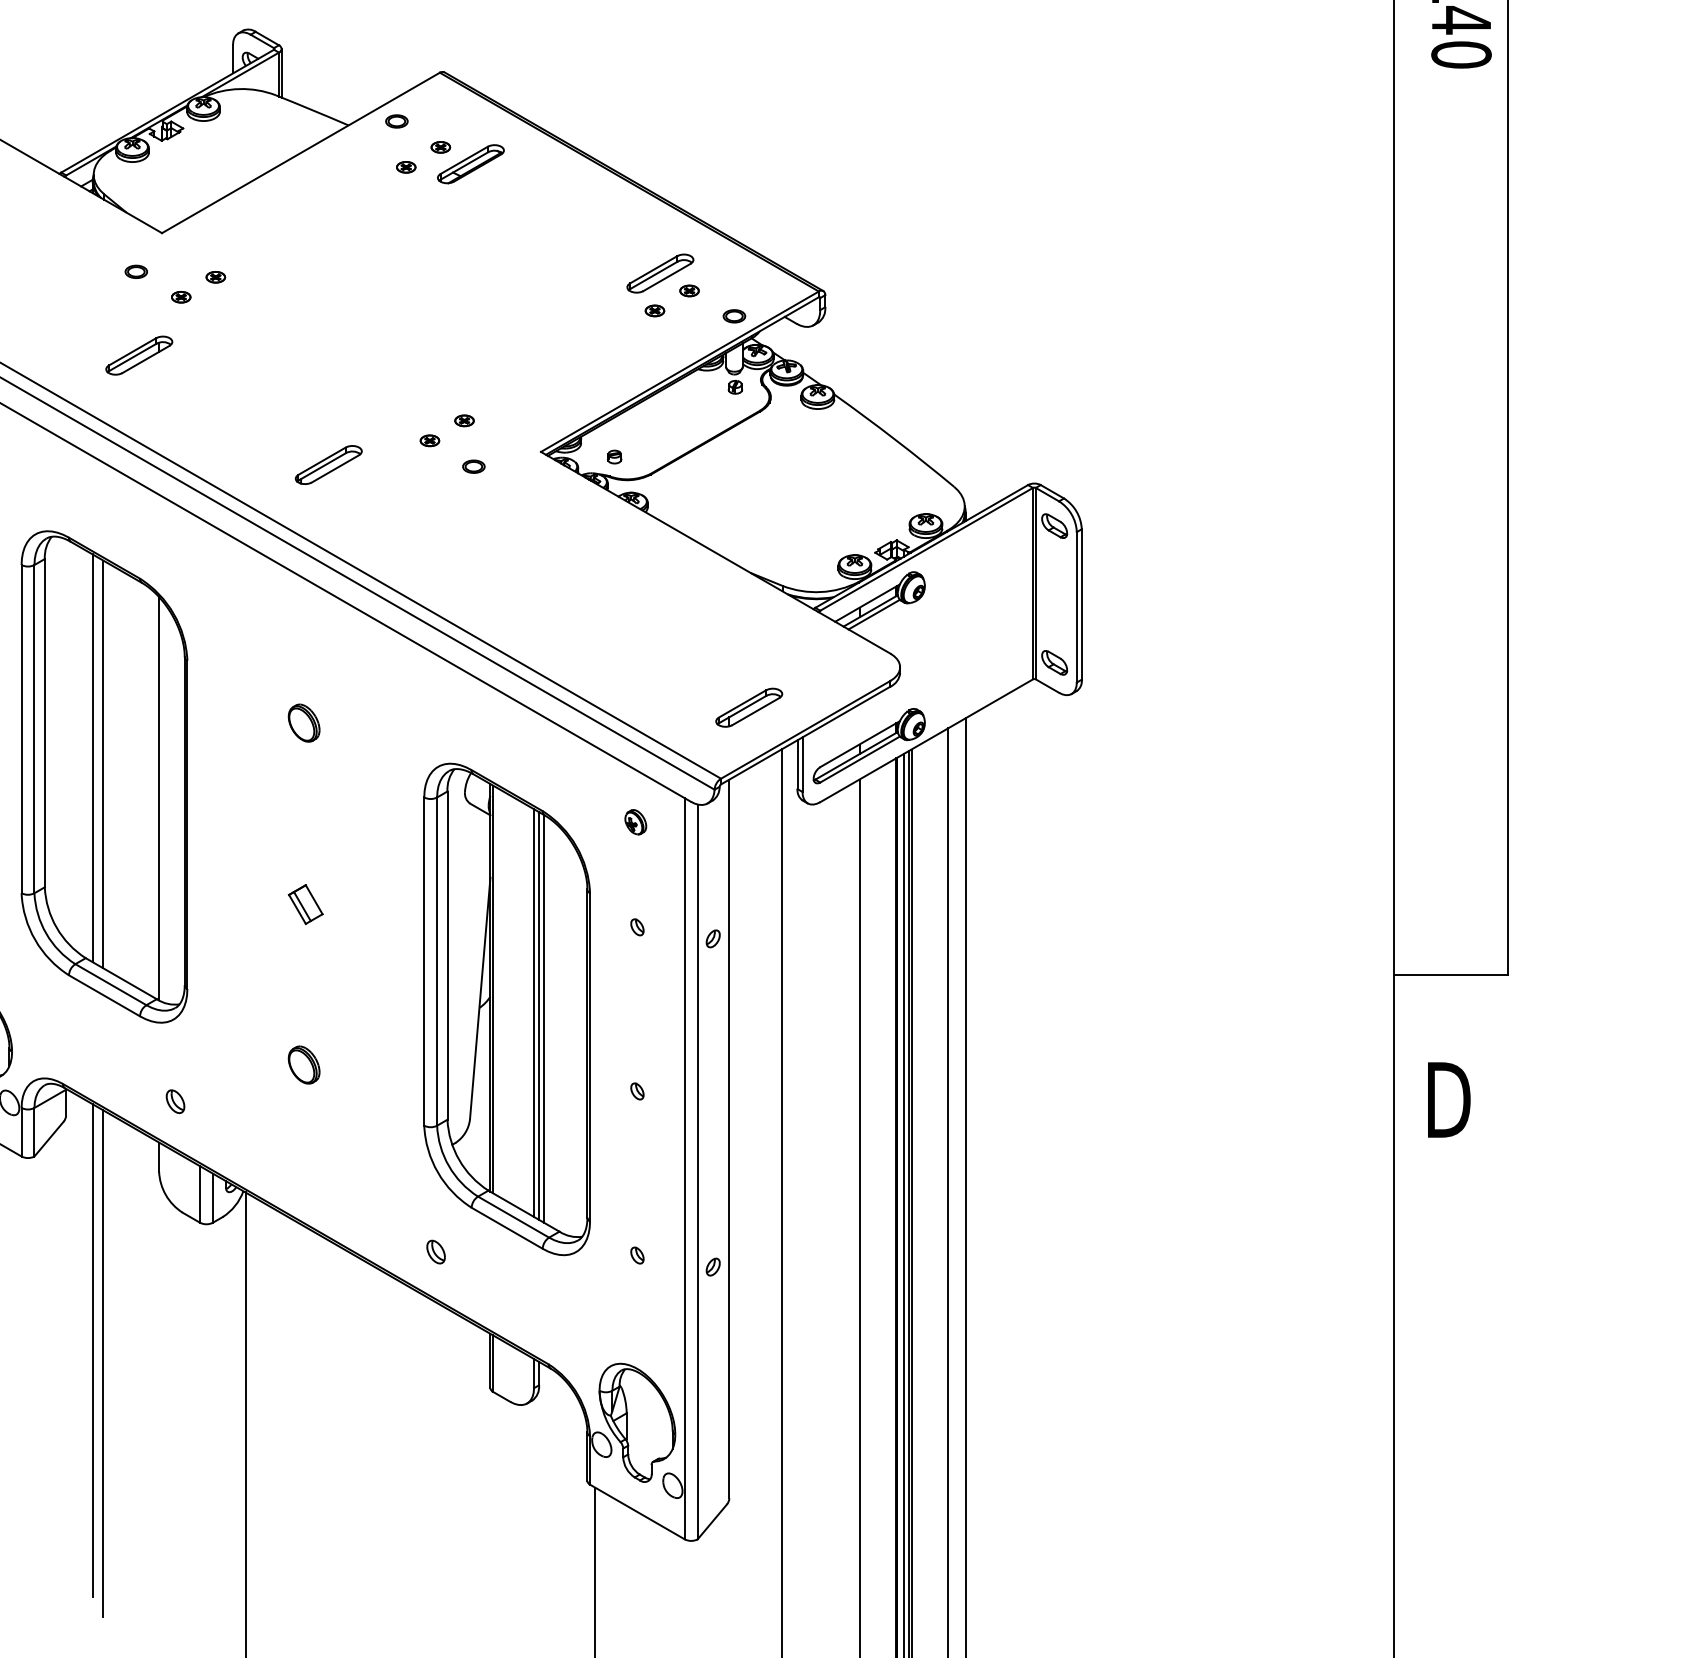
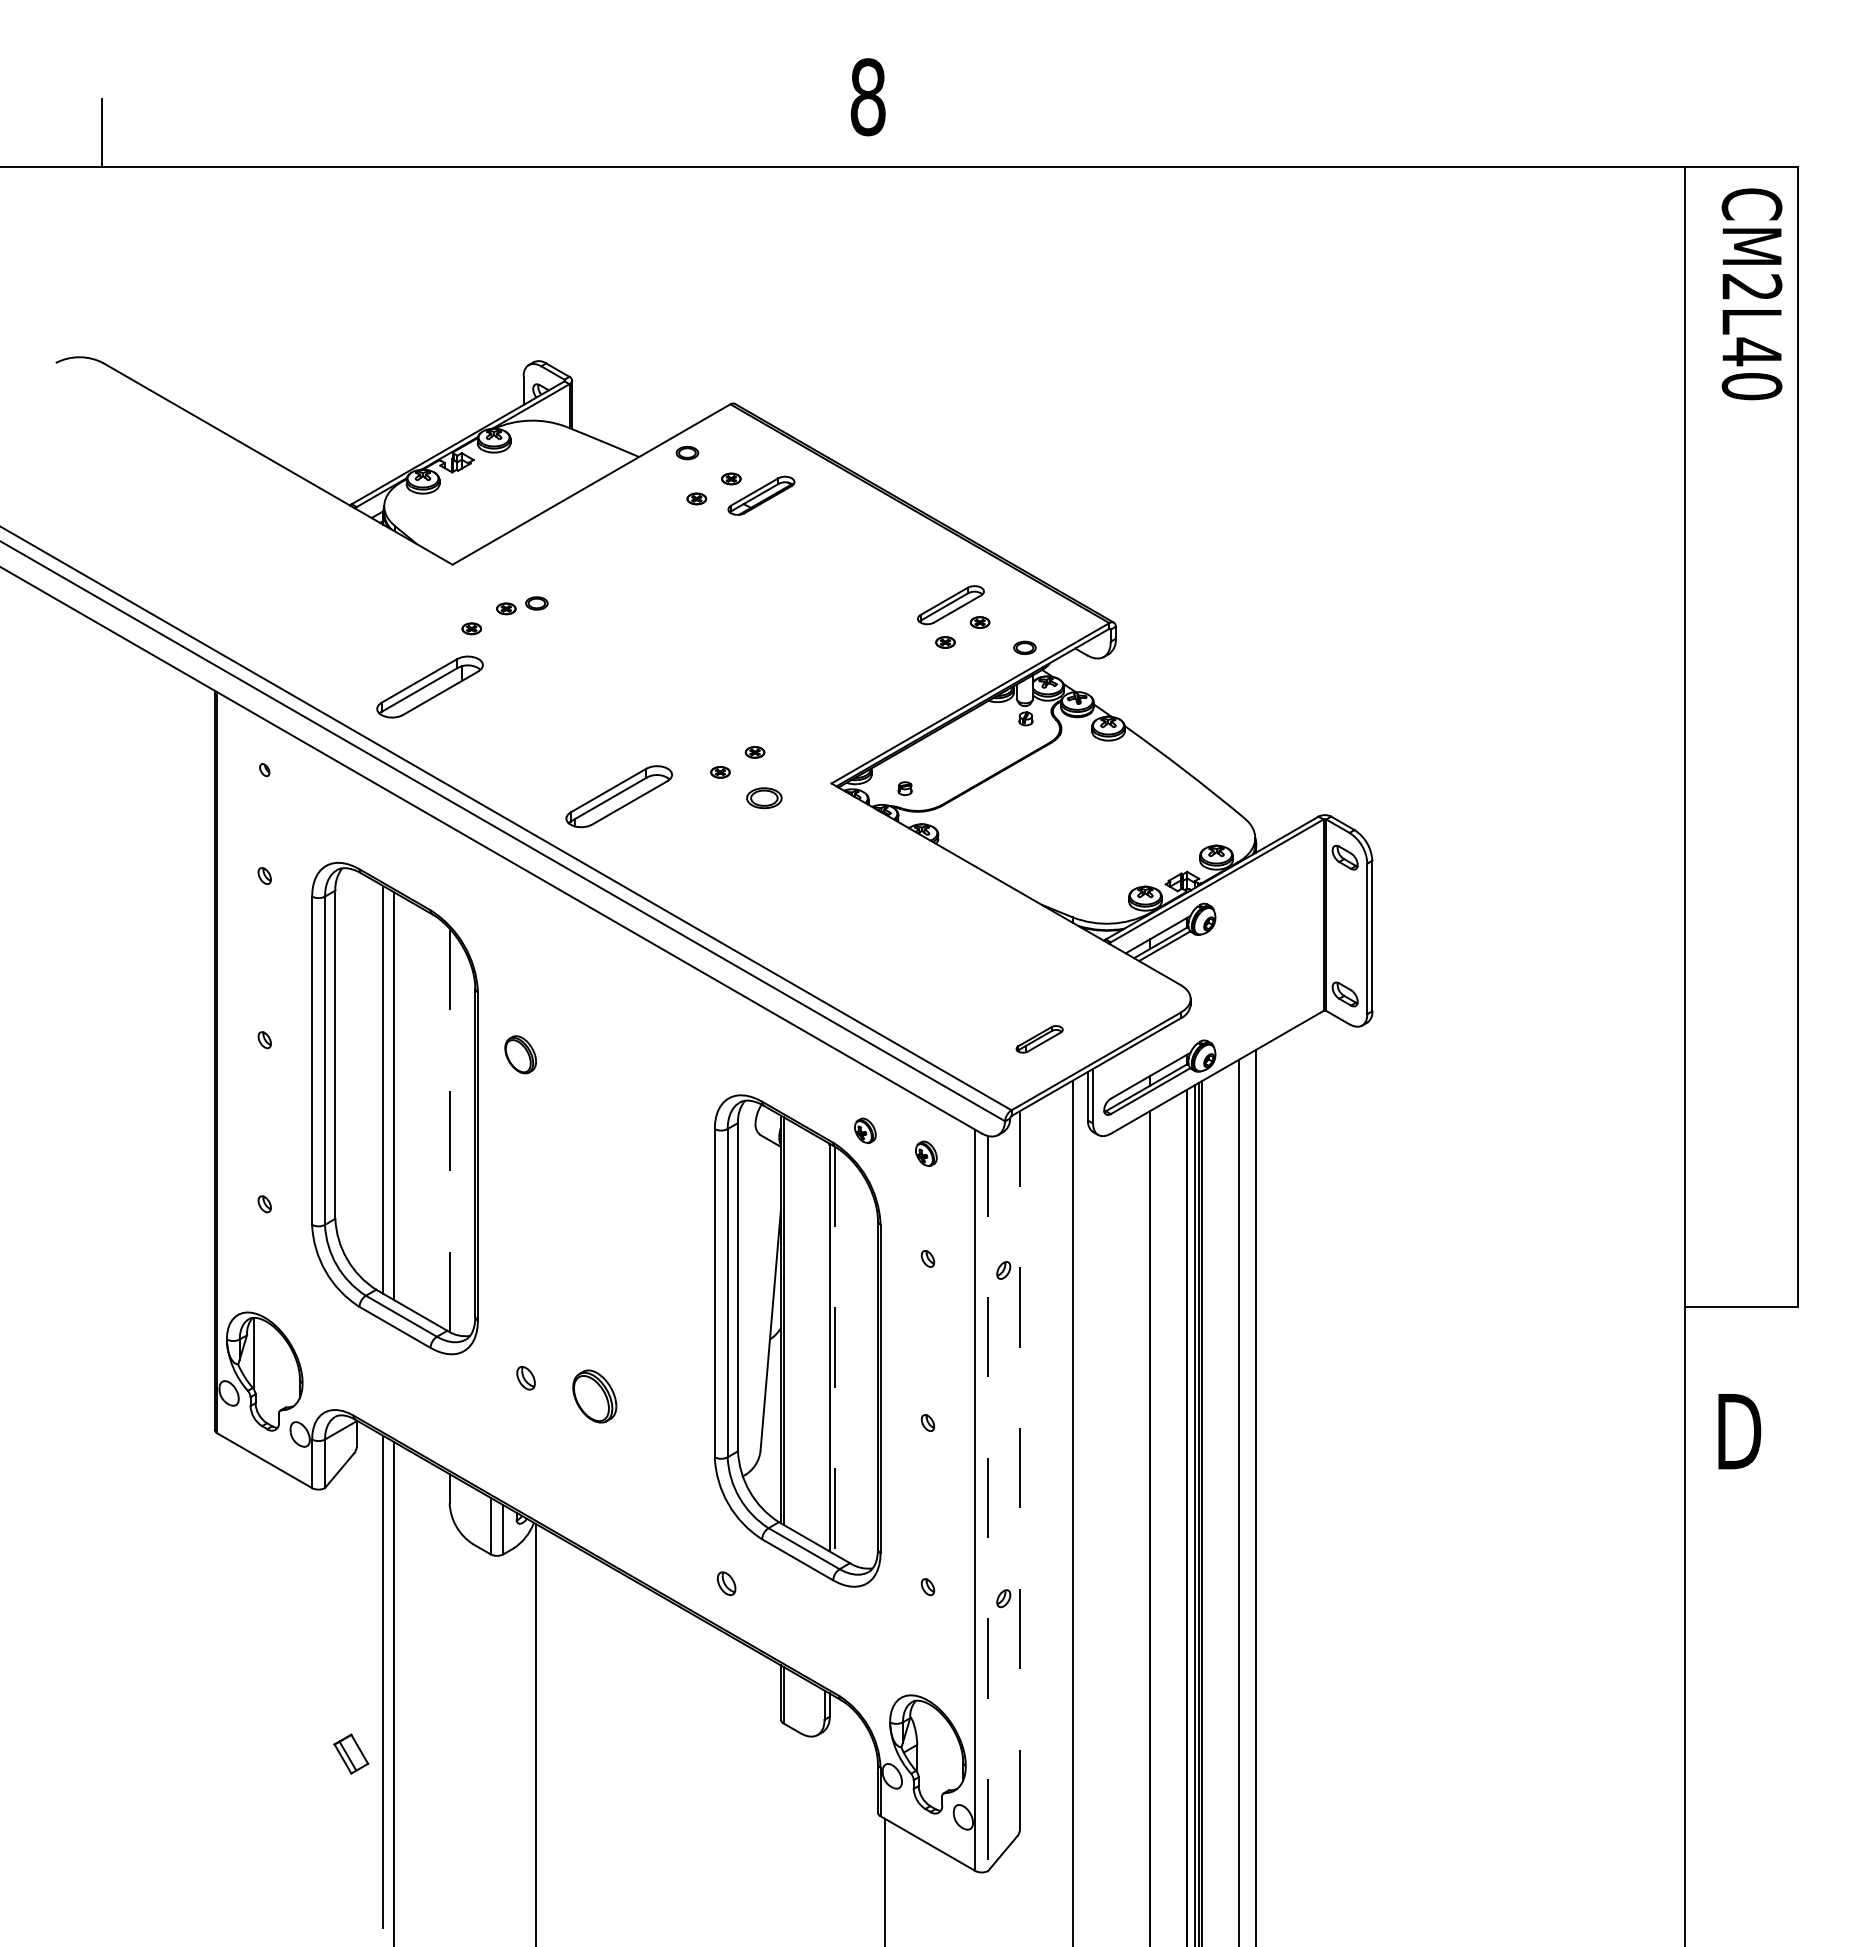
part: (135, 271) -> (536, 603), moved
part: (138, 355) -> (429, 687), size x1.6
part: (328, 464) -> (619, 796), size x1.6
part: (473, 466) -> (764, 798), size x1.6
part: (748, 707) -> (1039, 1039), size x0.7
part: (303, 722) -> (520, 1054), moved
line: (158, 798) -> (449, 1130), solid -> dashed
part: (574, 798) -> (865, 1130), added
part: (305, 903) -> (351, 1753), moved
line: (533, 1012) -> (824, 1344), removed
line: (543, 1018) -> (834, 1350), solid -> dashed
part: (303, 1064) -> (594, 1396), size x1.4
part: (174, 1101) -> (525, 1378), moved
line: (728, 1138) -> (1019, 1470), solid -> dashed
line: (697, 1172) -> (988, 1504), solid -> dashed

